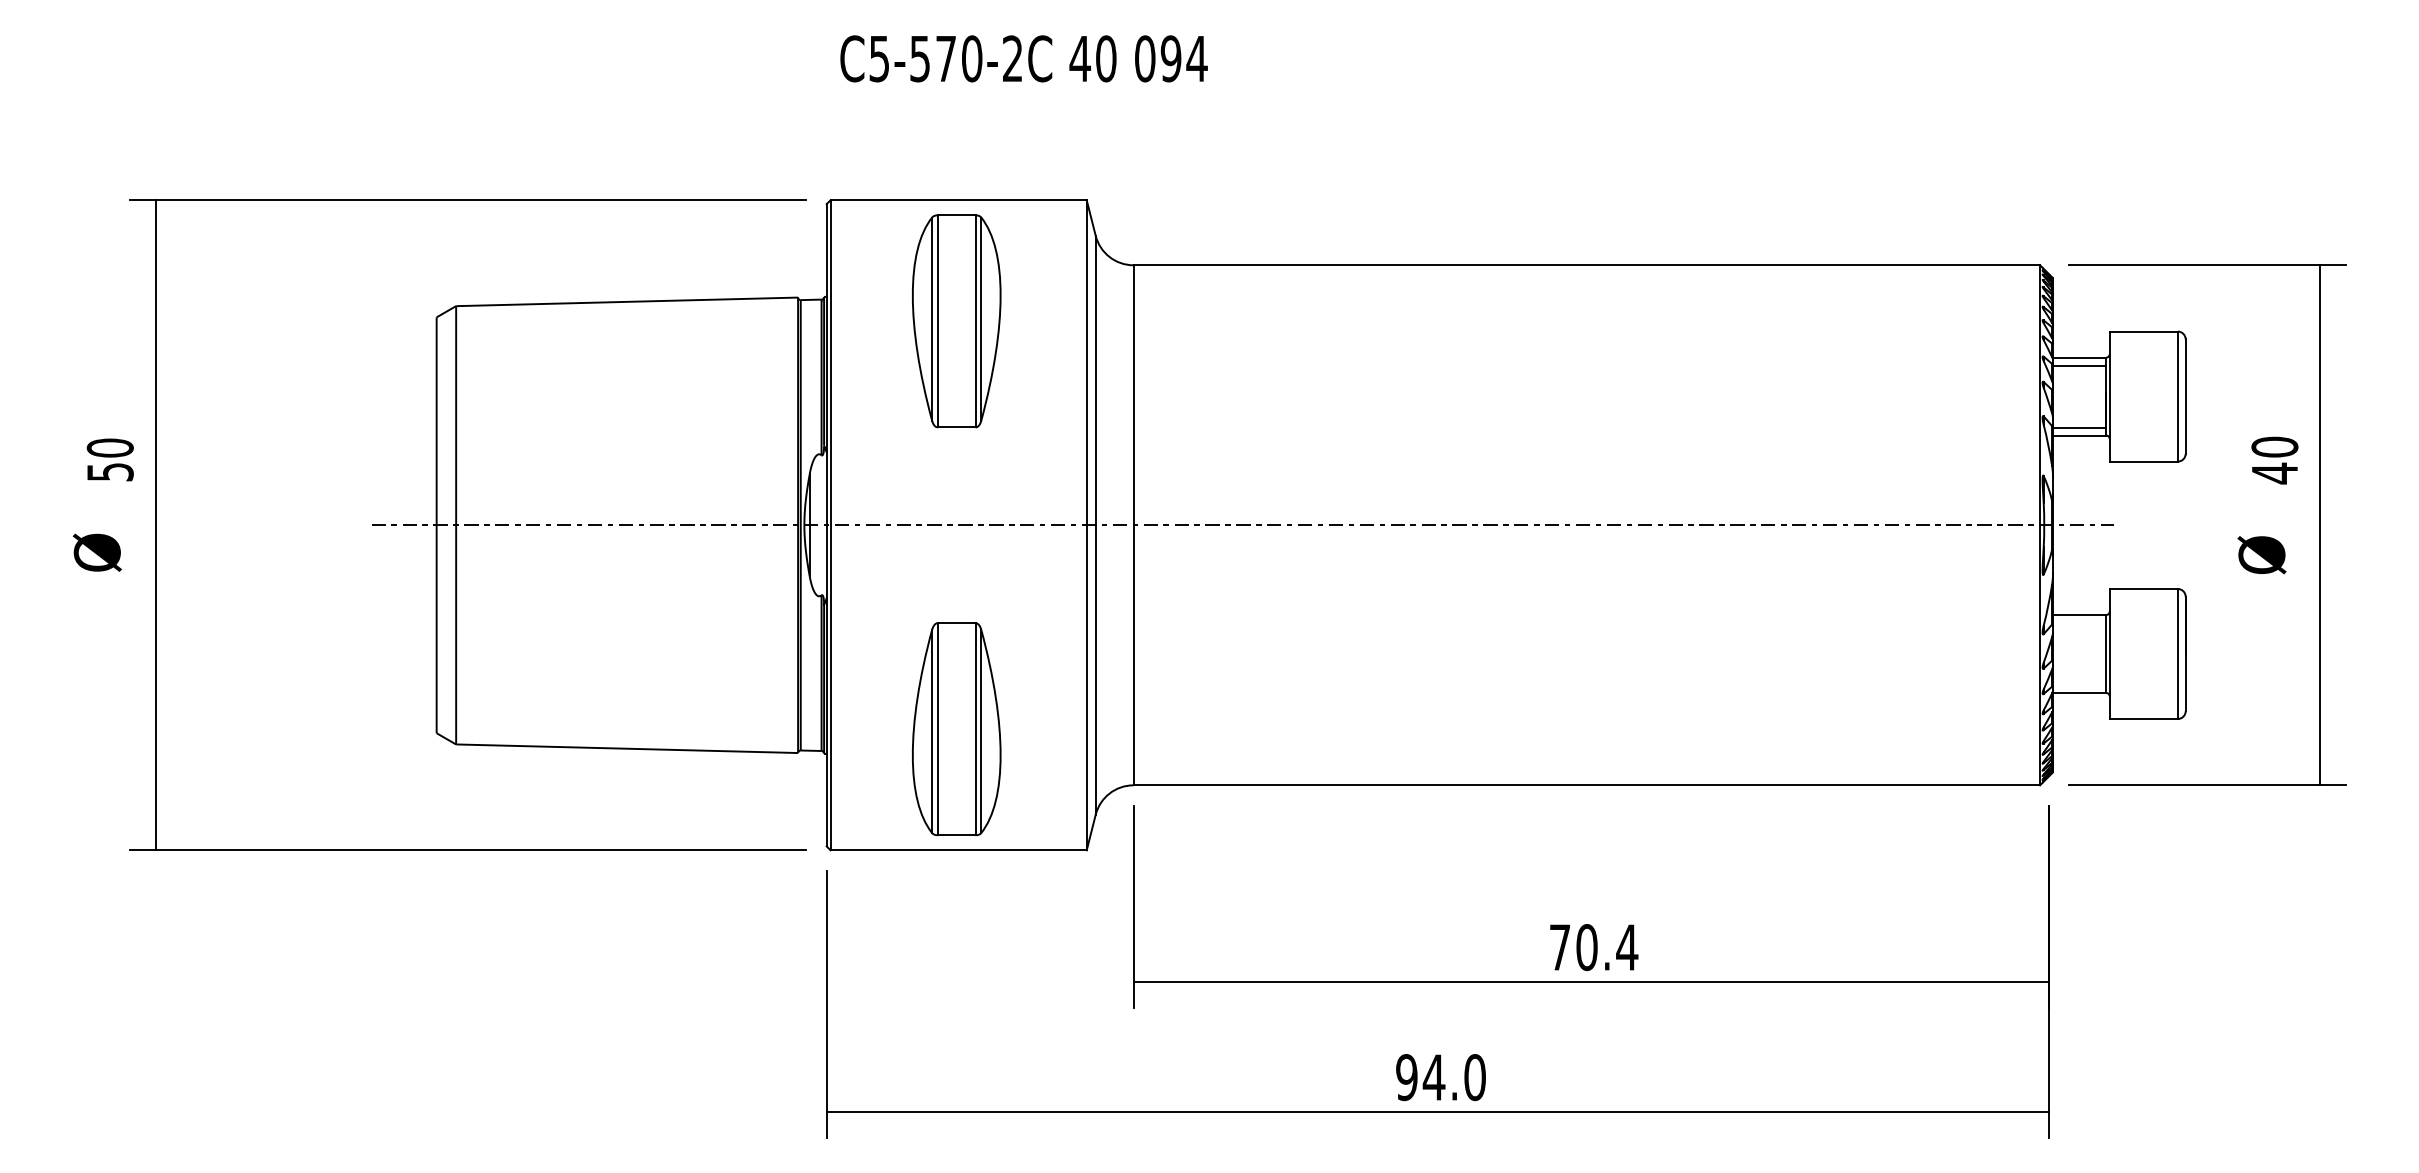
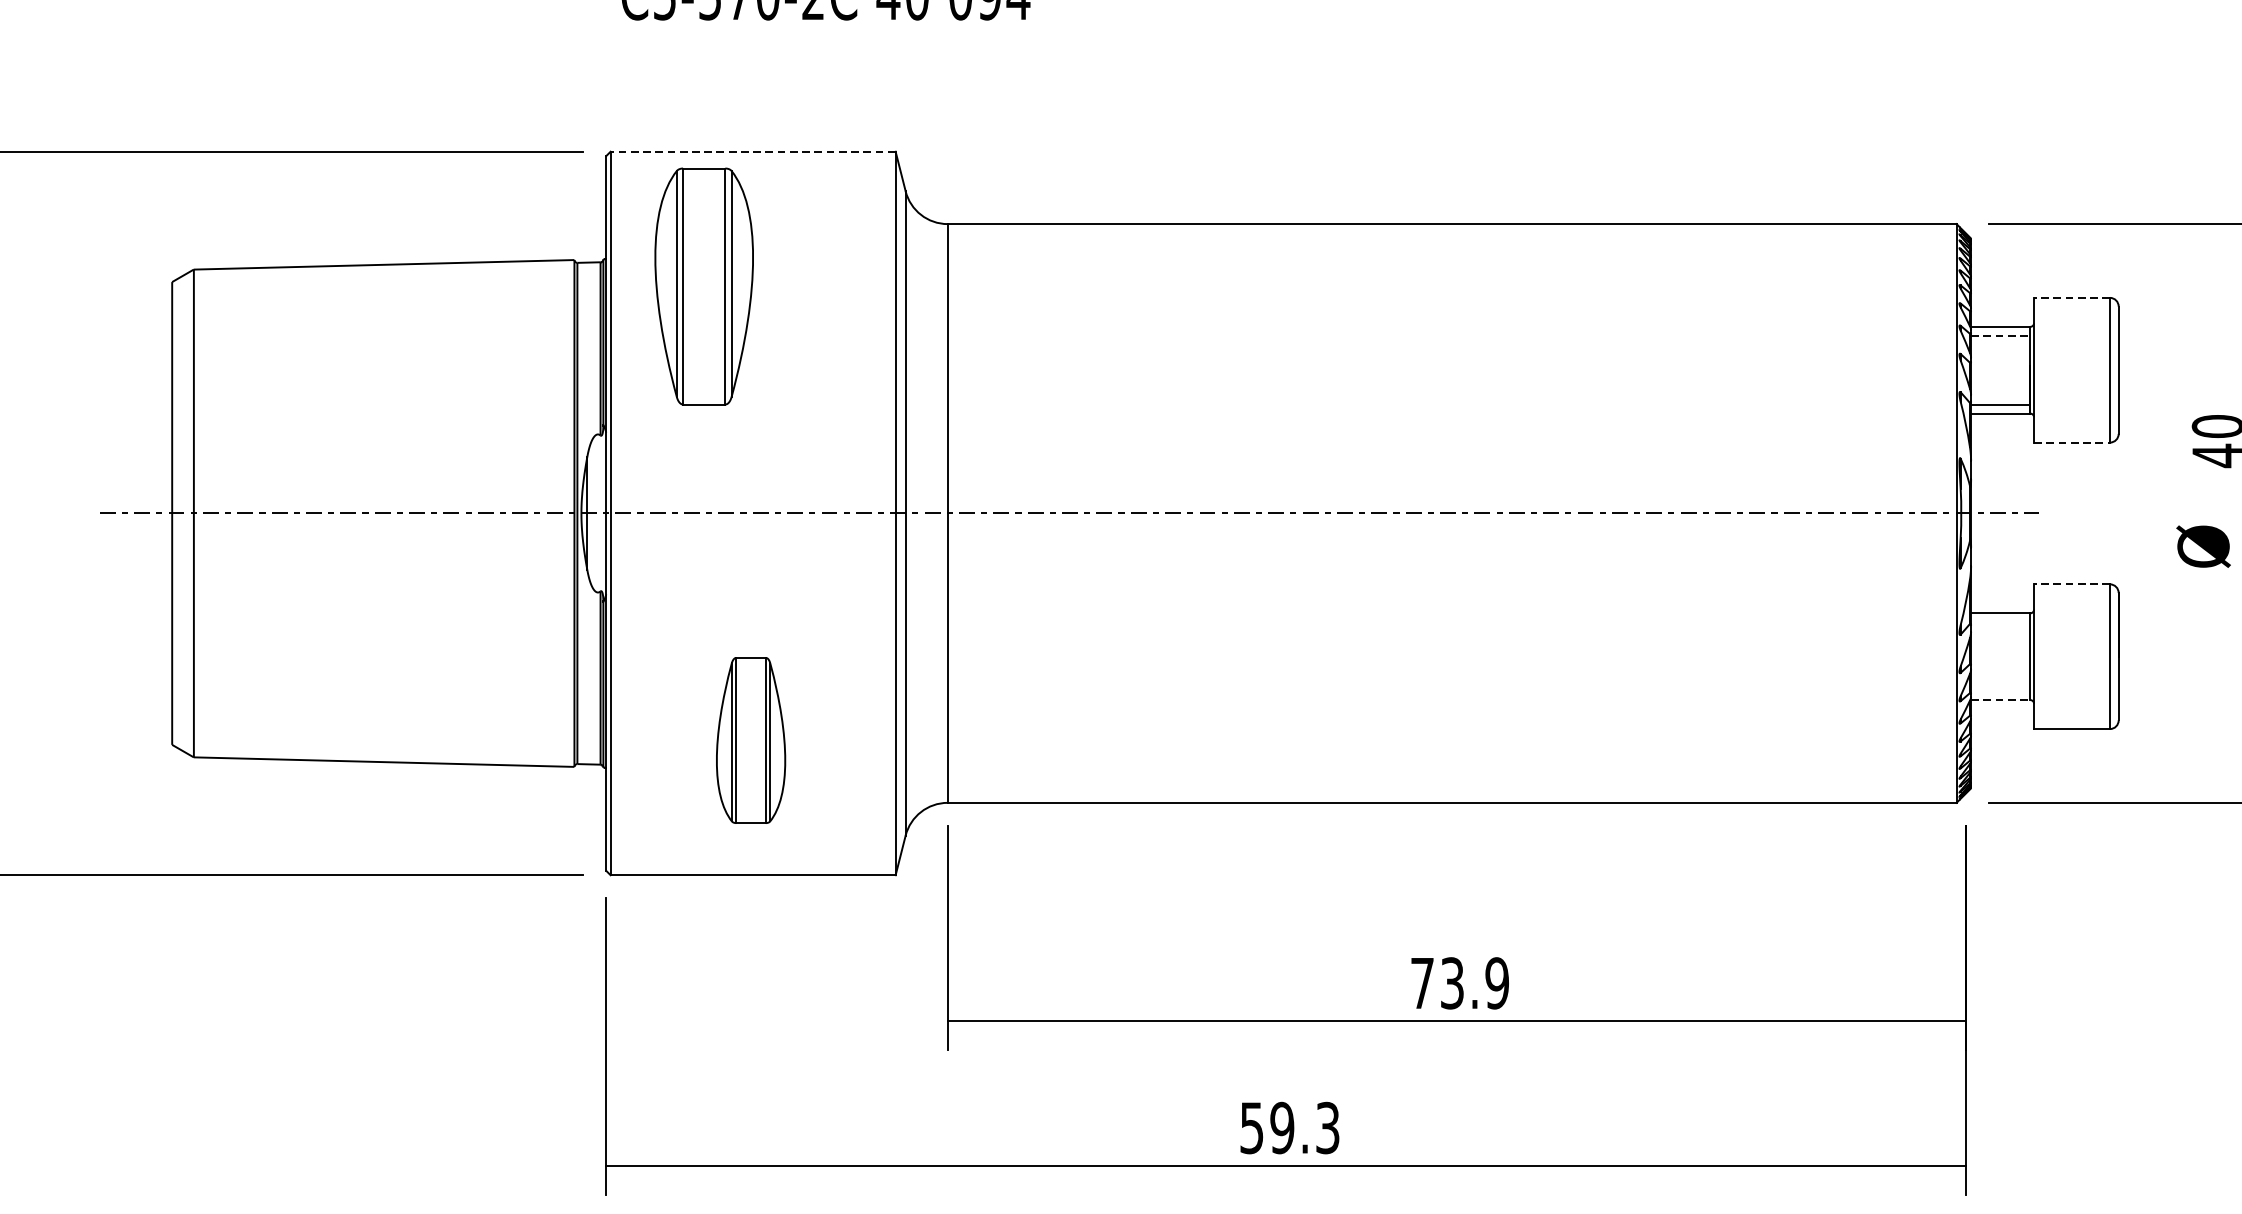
line: (958, 200) -> (752, 152), solid -> dashed
part: (956, 321) -> (703, 286), moved
line: (2143, 331) -> (2071, 297), solid -> dashed
line: (2079, 365) -> (2000, 335), solid -> dashed
line: (2144, 461) -> (2072, 442), solid -> dashed
line: (2143, 589) -> (2071, 584), solid -> dashed
line: (2079, 693) -> (2000, 700), solid -> dashed
part: (956, 729) -> (750, 740), size x0.7
text: (1607, 947) -> (1475, 983), 70.4 -> 73.9
text: (1440, 1077) -> (1289, 1128), 94.0 -> 59.3

